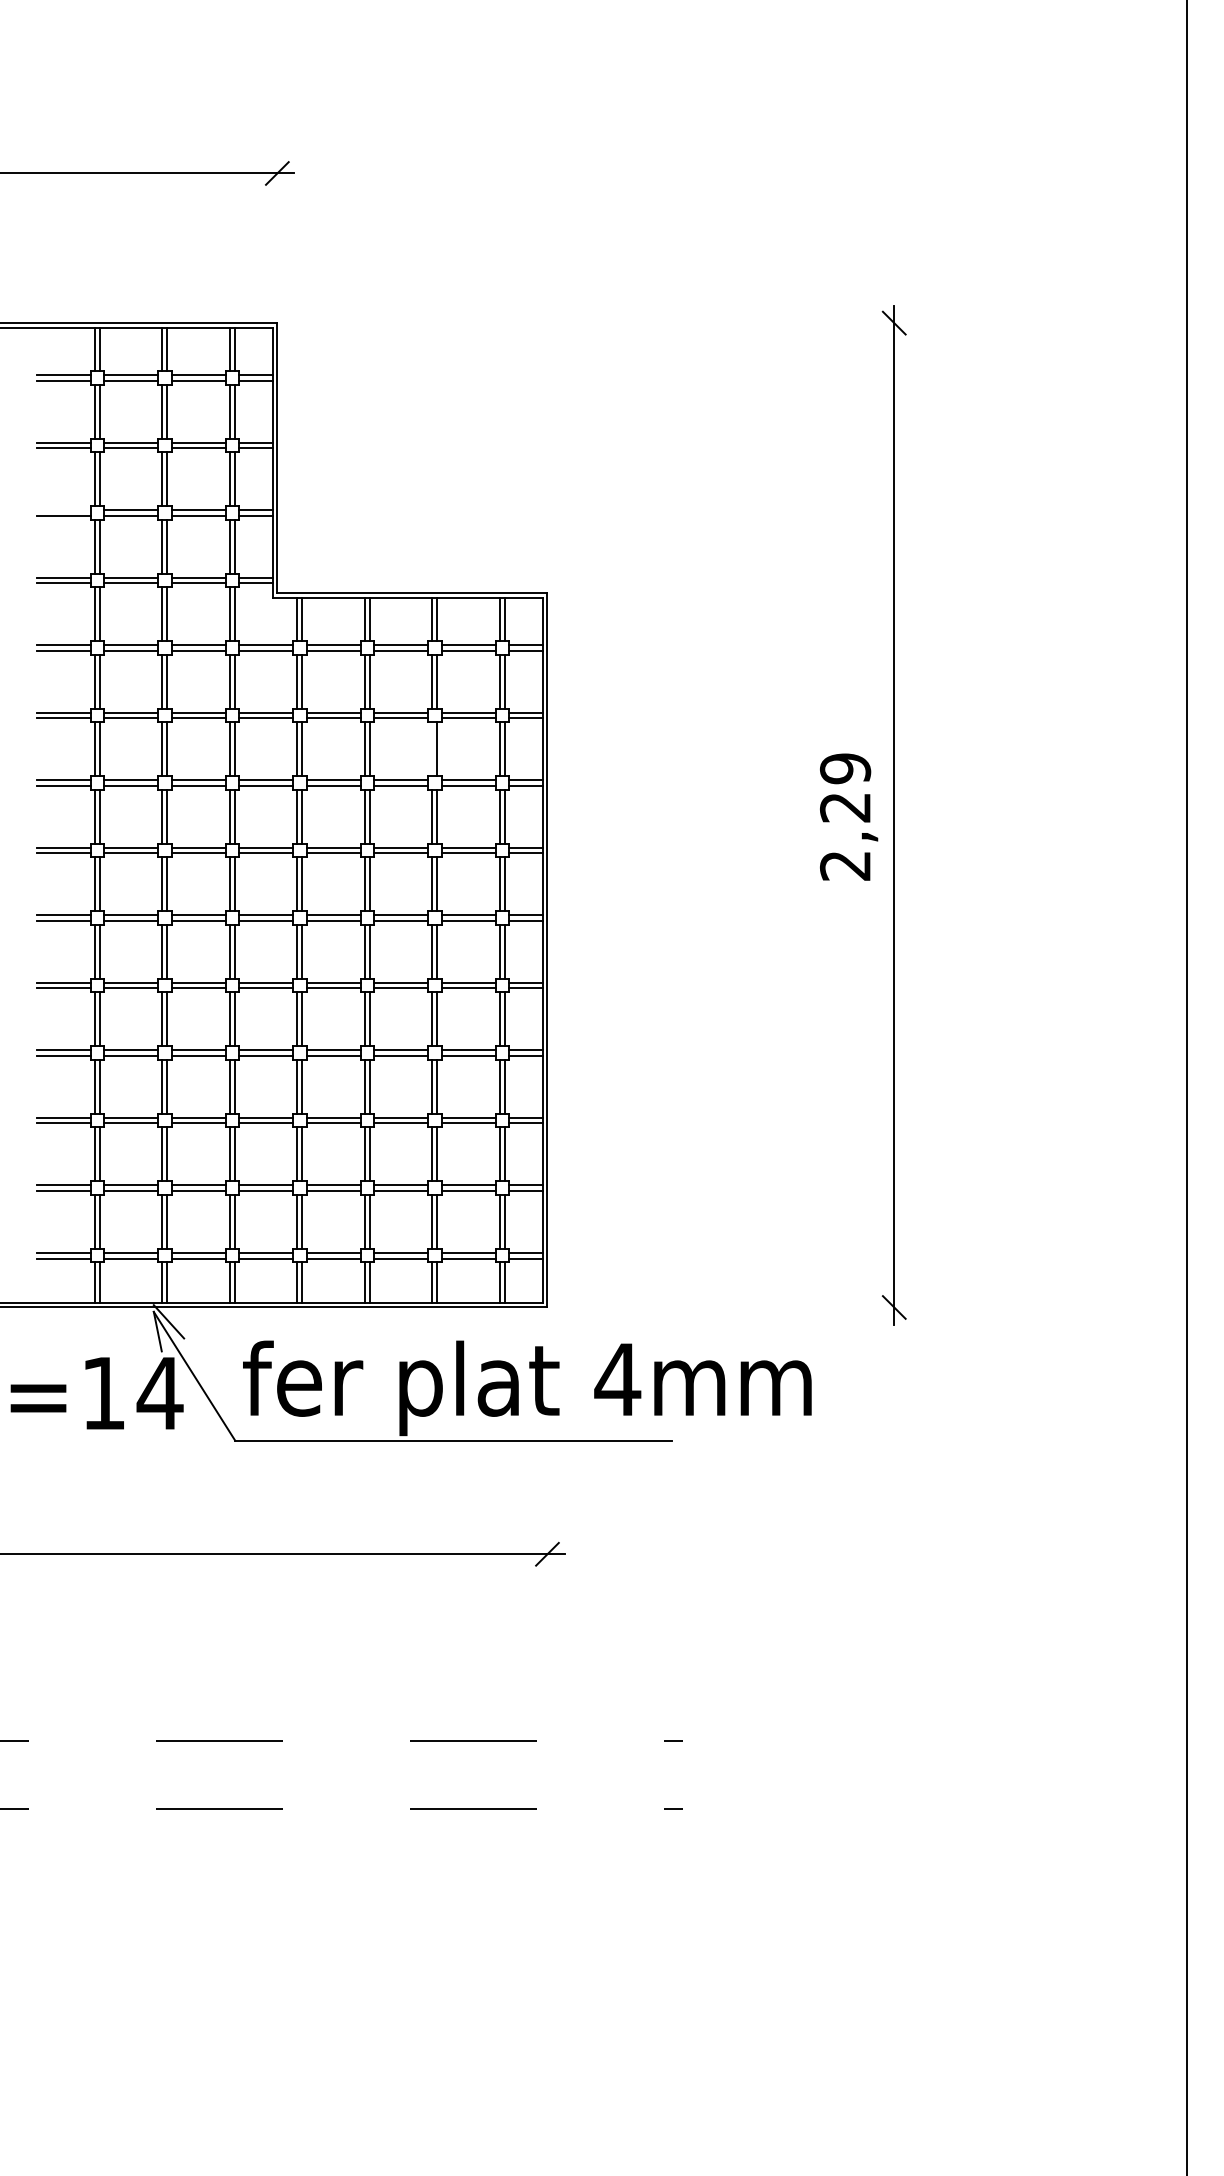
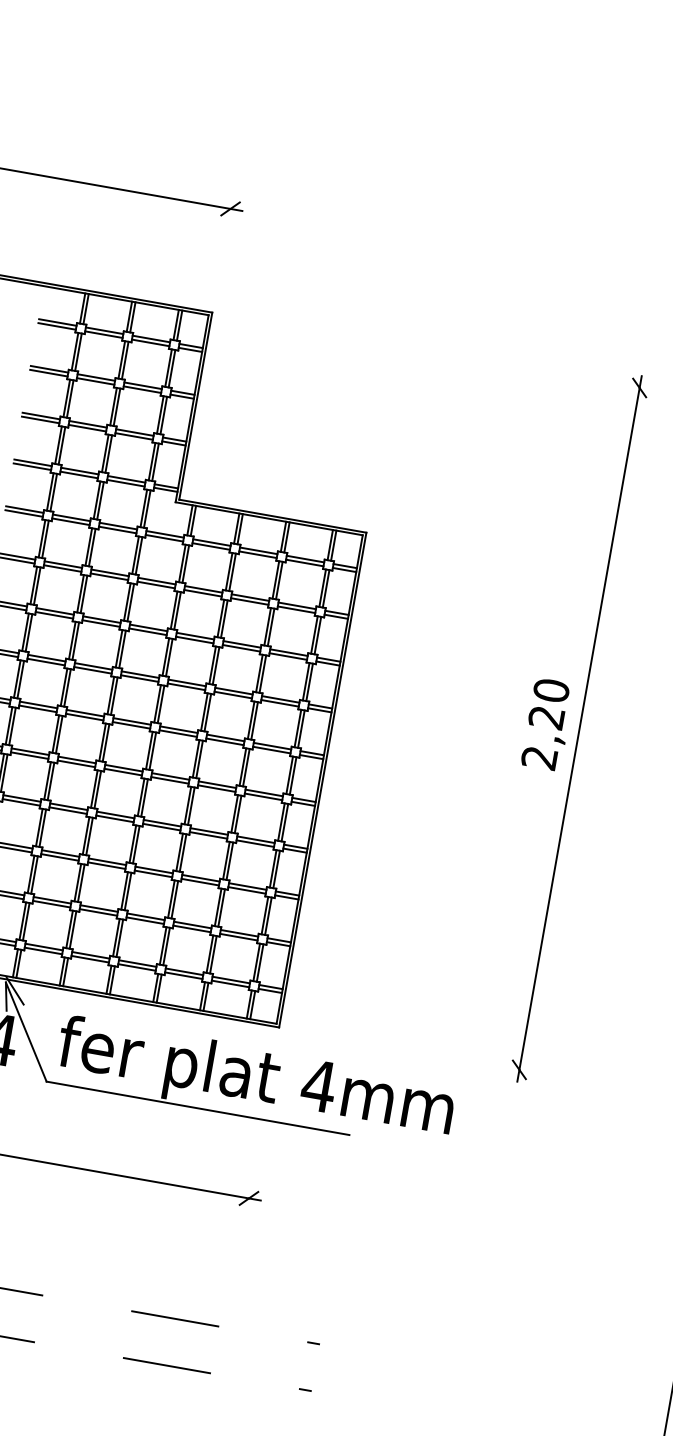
line: (63, 510) -> (41, 416), added
line: (432, 749) -> (267, 626), added
text: (845, 768) -> (551, 690), 2,29 -> 2,20

